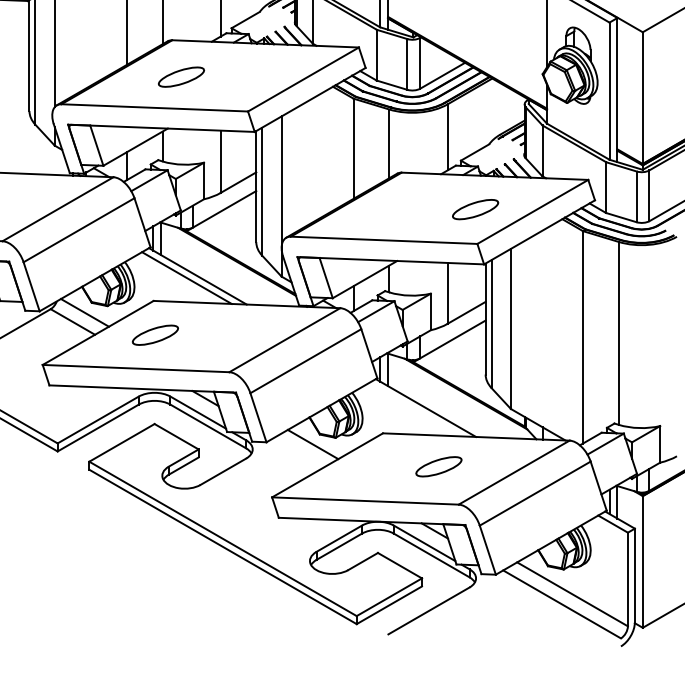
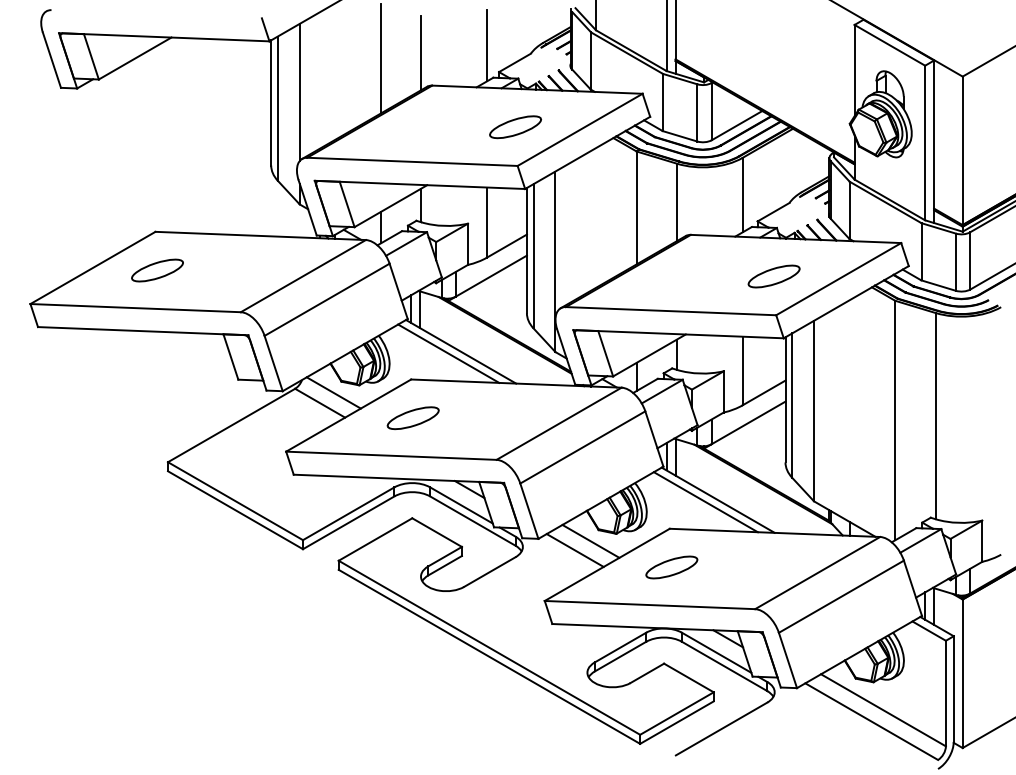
part: (181, 77) -> (515, 127), moved
line: (414, 410) -> (705, 502), added
line: (298, 452) -> (574, 550), added
part: (438, 466) -> (671, 567), moved

